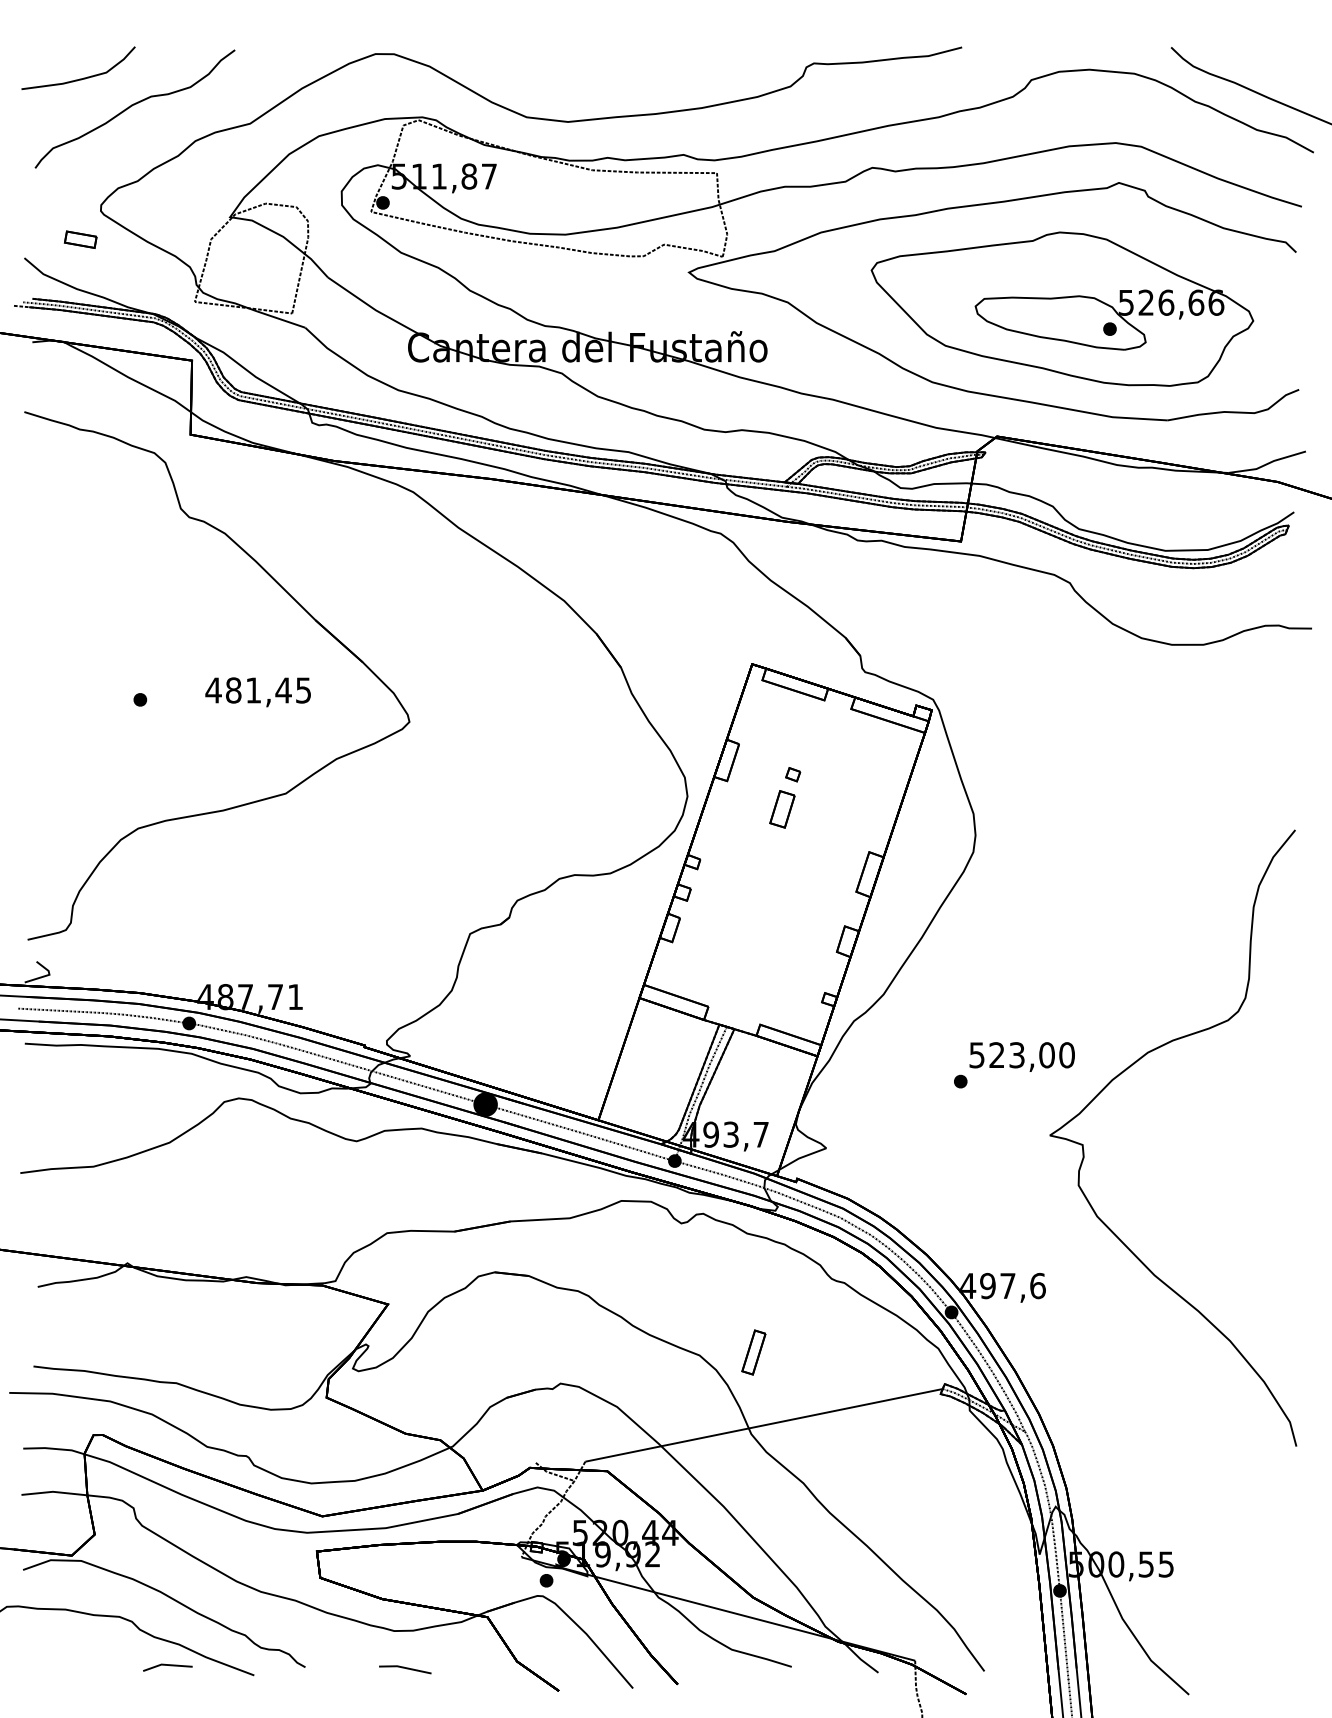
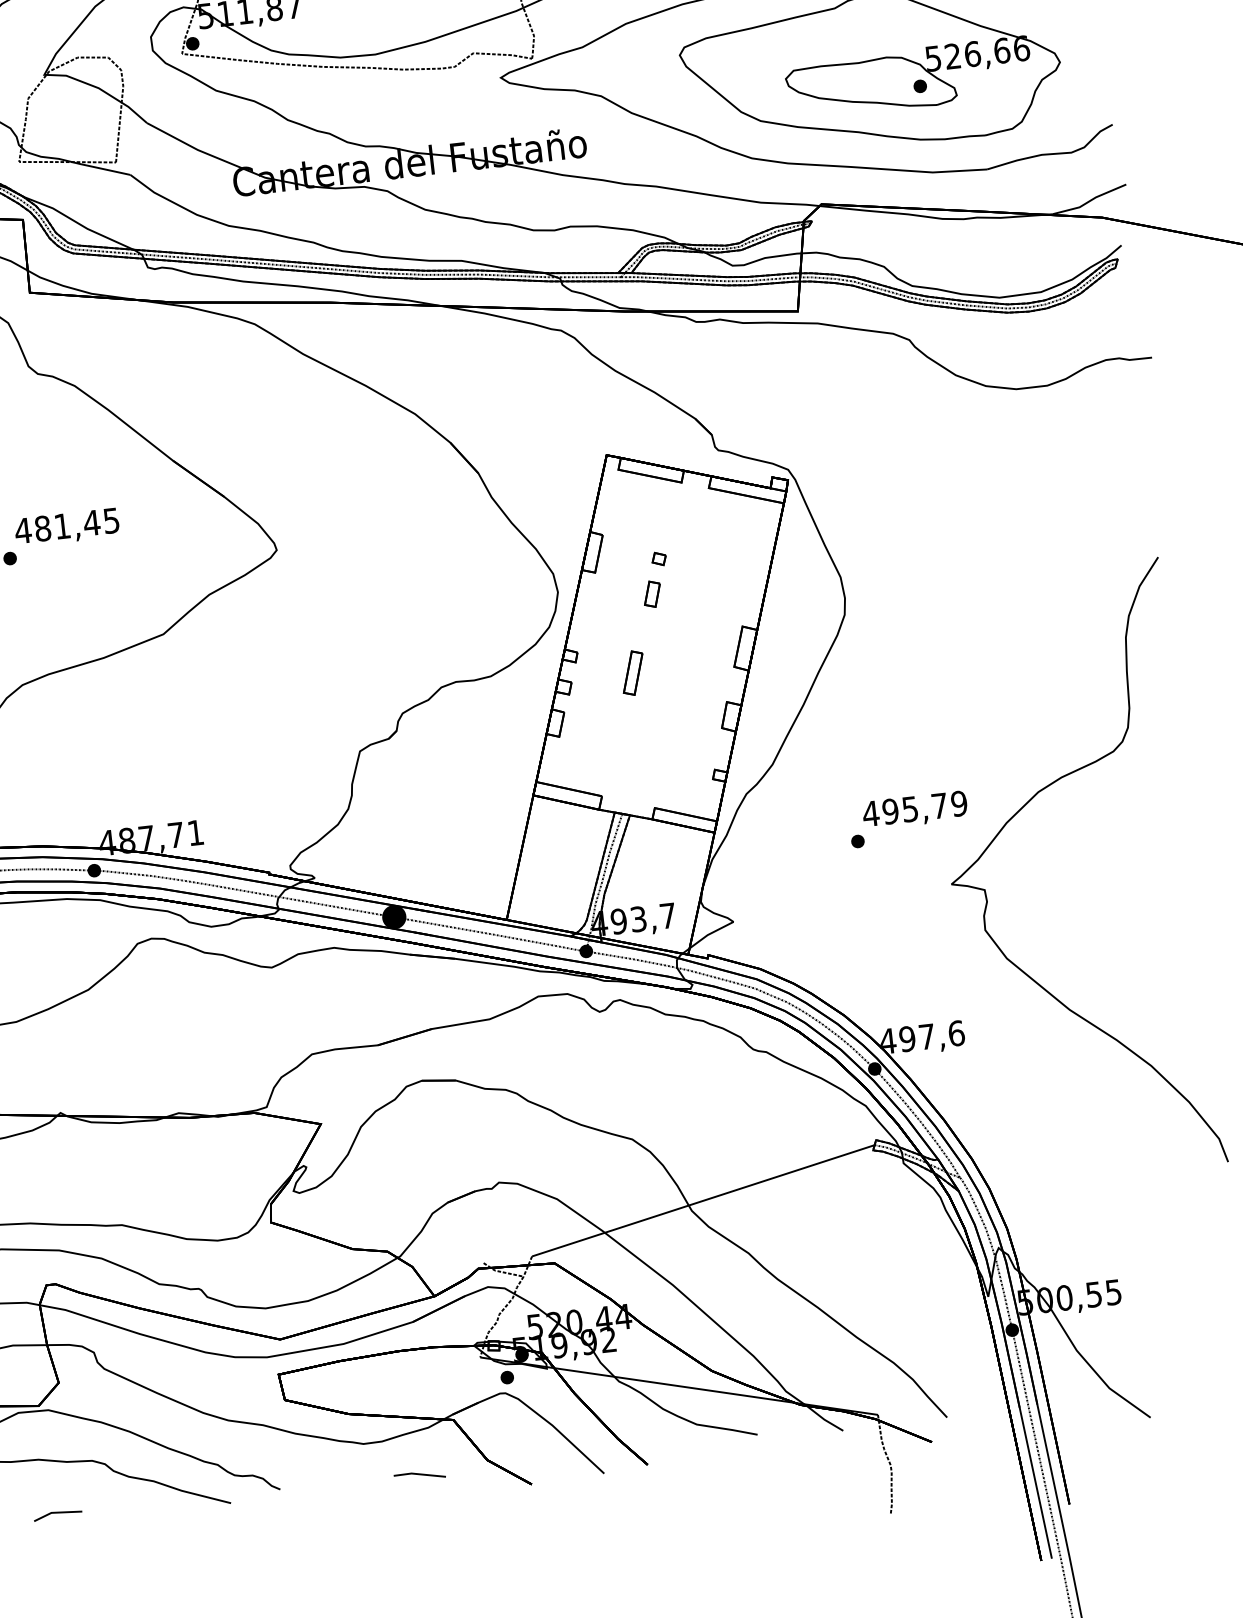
text: (257, 692) -> (66, 527), moved
part: (781, 809) -> (651, 594), size x0.71
text: (1021, 1055) -> (914, 809), 523,00 -> 495,79
part: (753, 1352) -> (632, 673), moved
line: (167, 1665) -> (57, 1513), moved
line: (405, 1668) -> (419, 1474), moved

